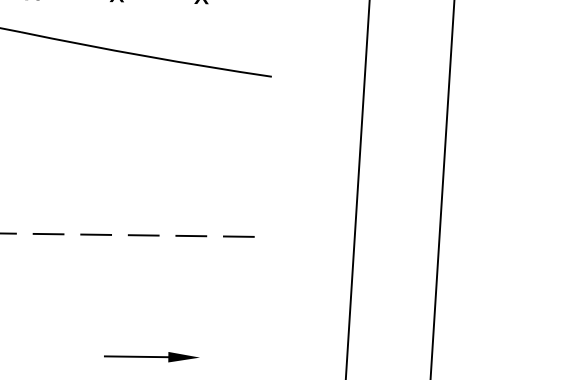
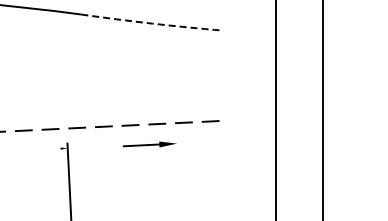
arc: (146, 56) -> (152, 23), solid -> dashed
part: (150, 356) -> (149, 144), moved

